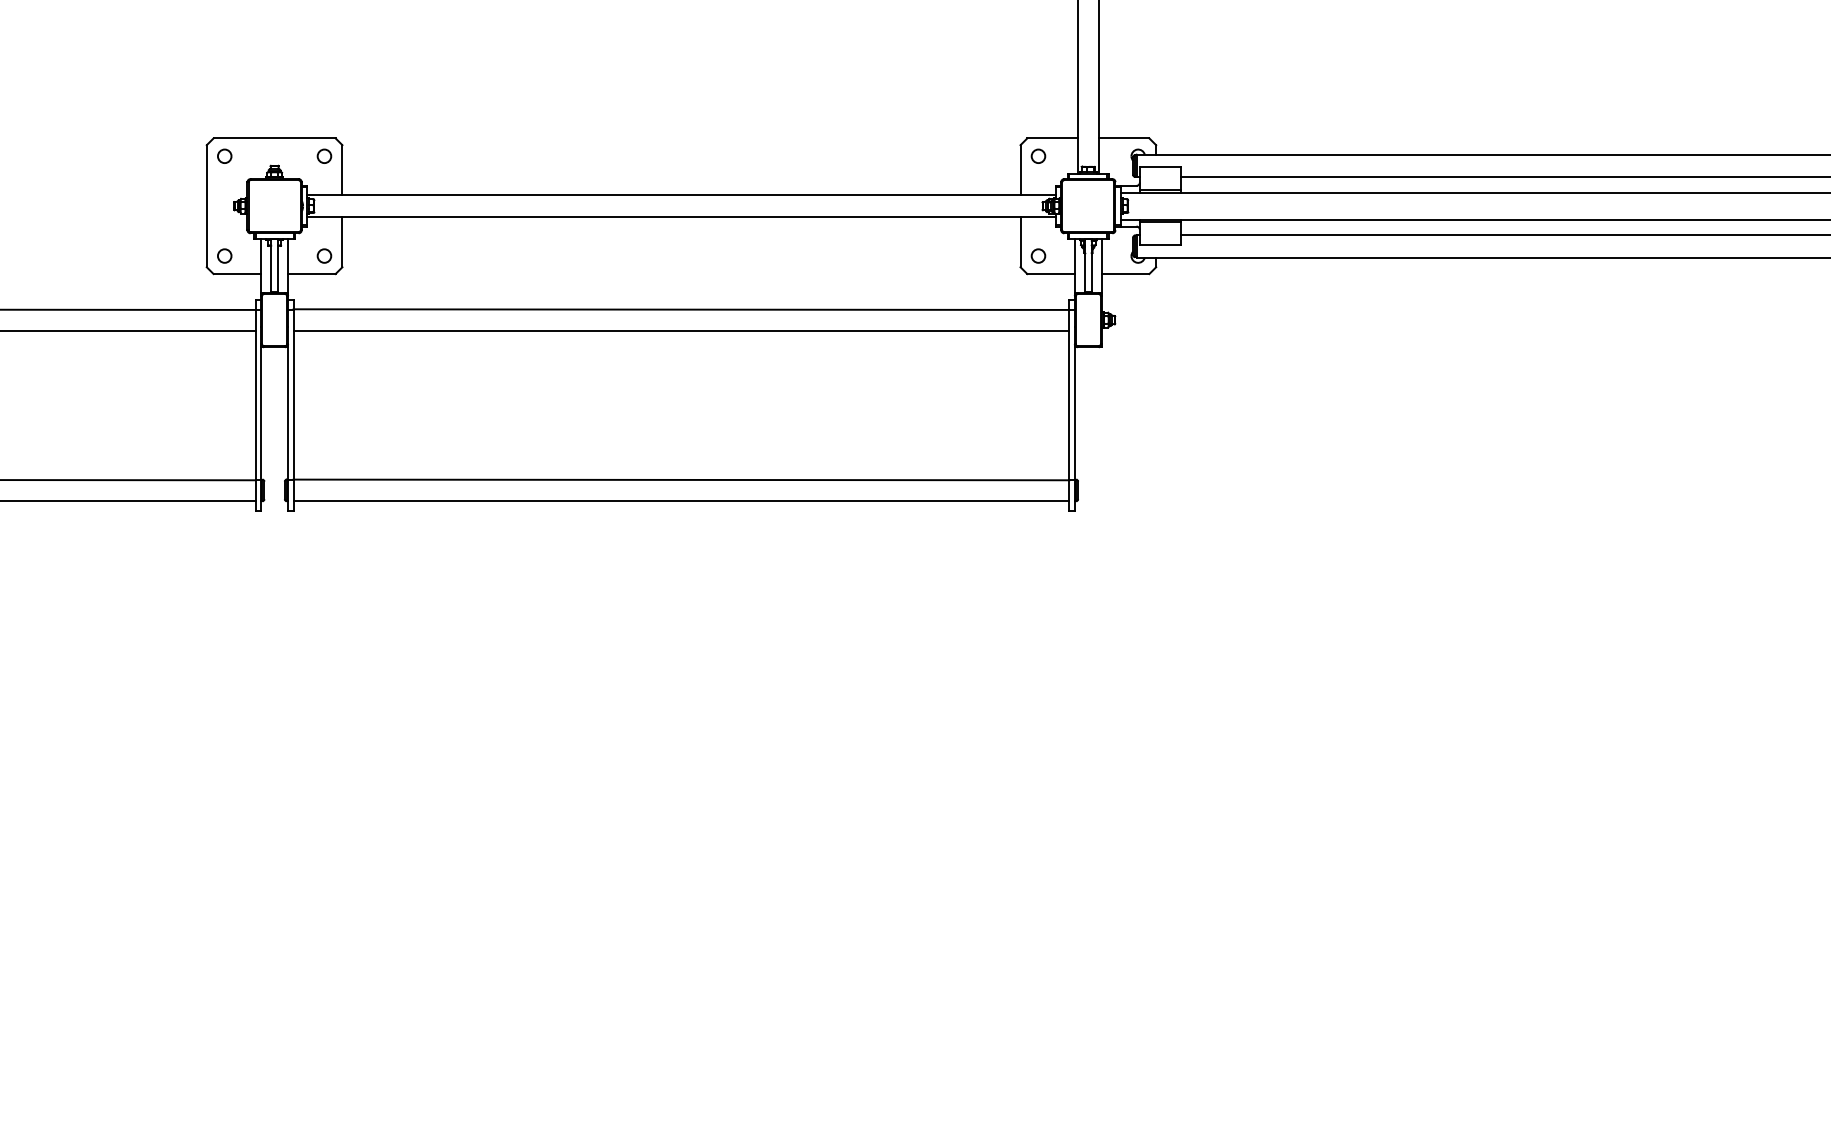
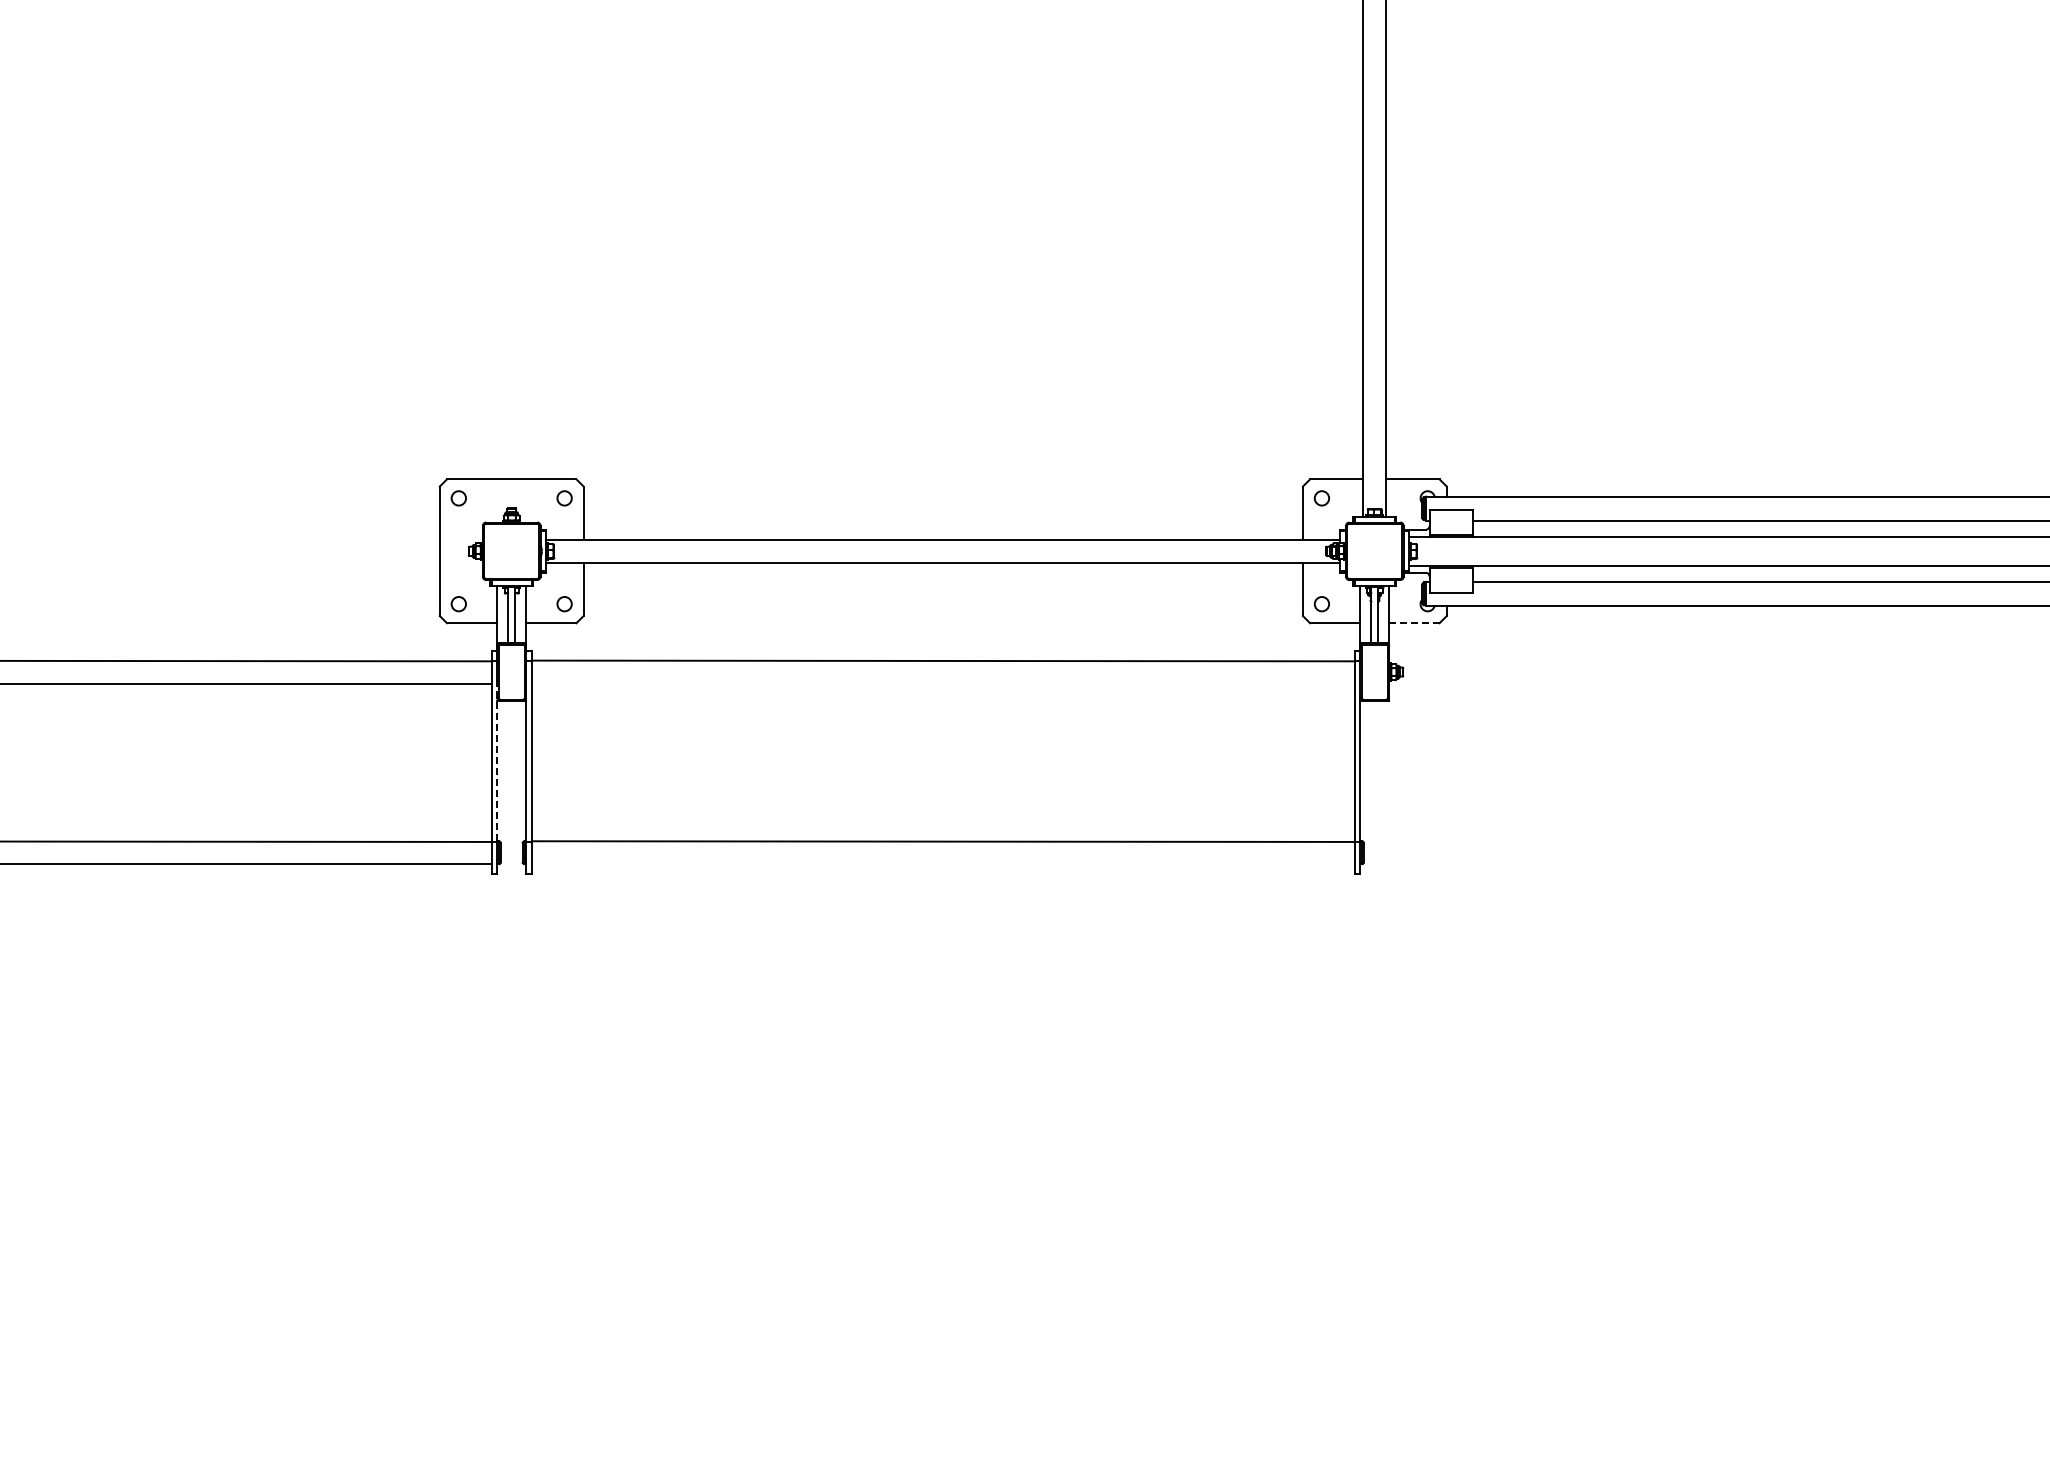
line: (1125, 274) -> (1414, 623), solid -> dashed
line: (680, 330) -> (942, 683), removed
line: (261, 404) -> (497, 761), solid -> dashed
line: (680, 501) -> (942, 864), removed

